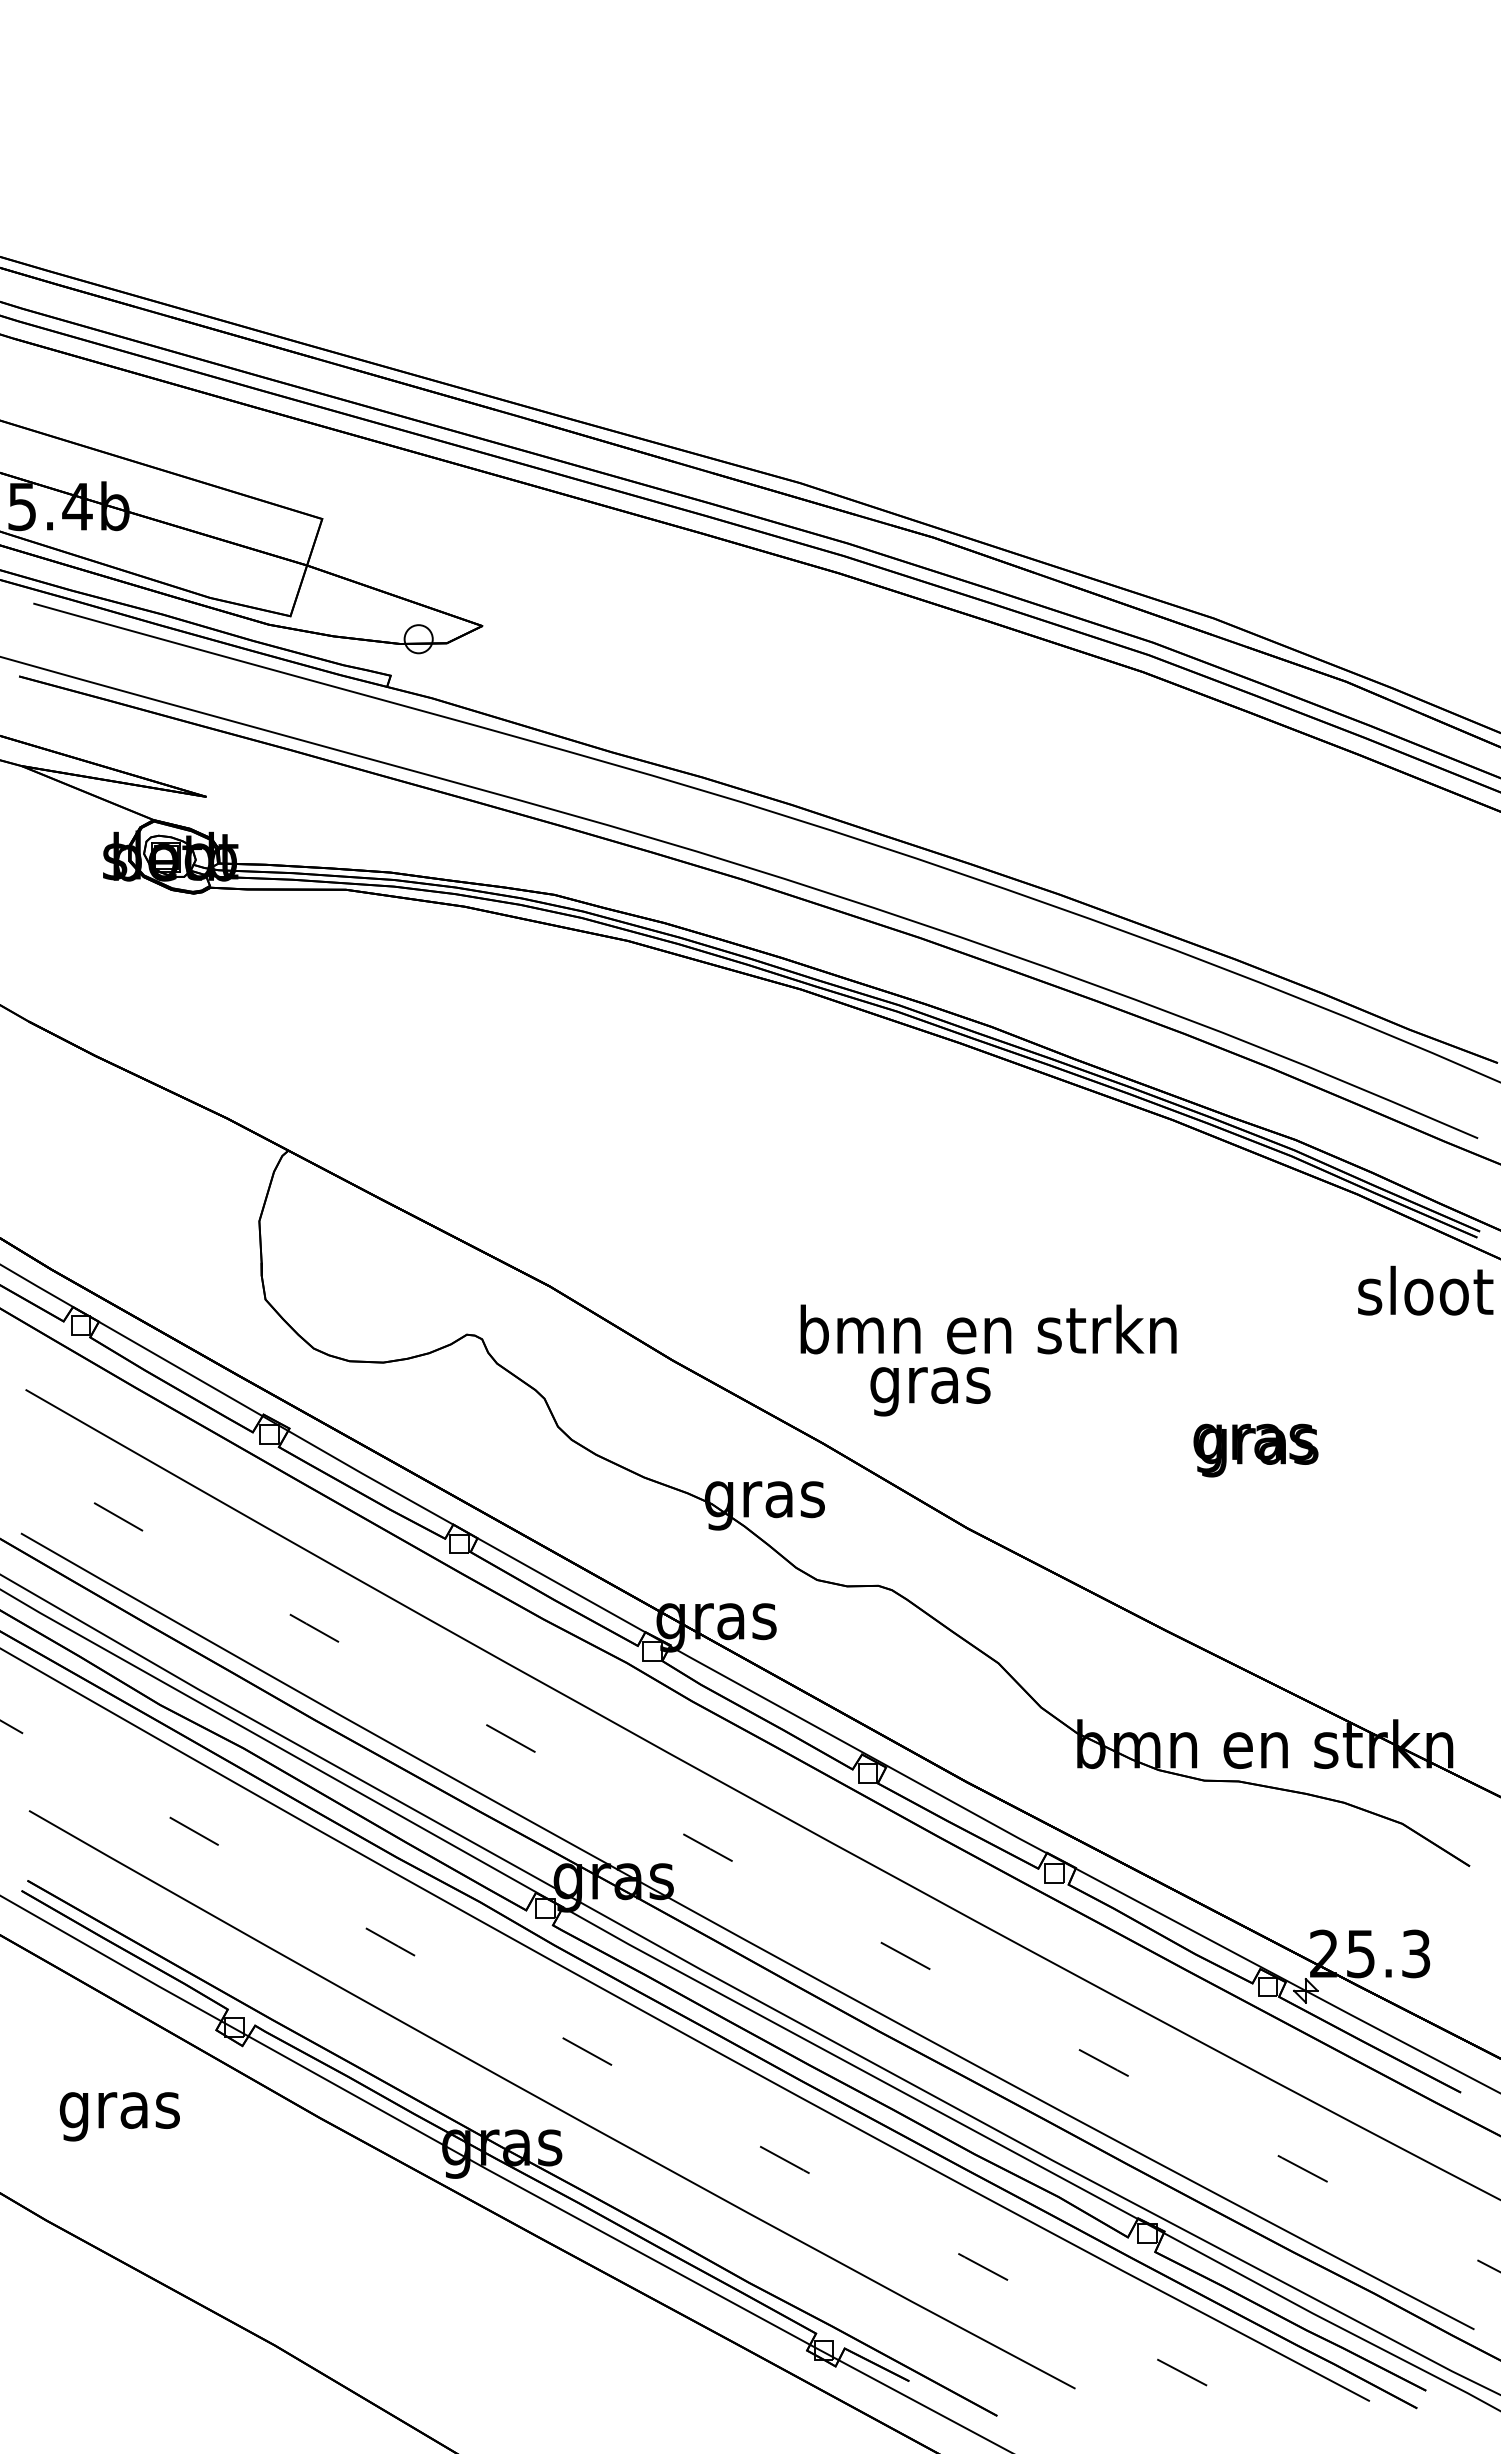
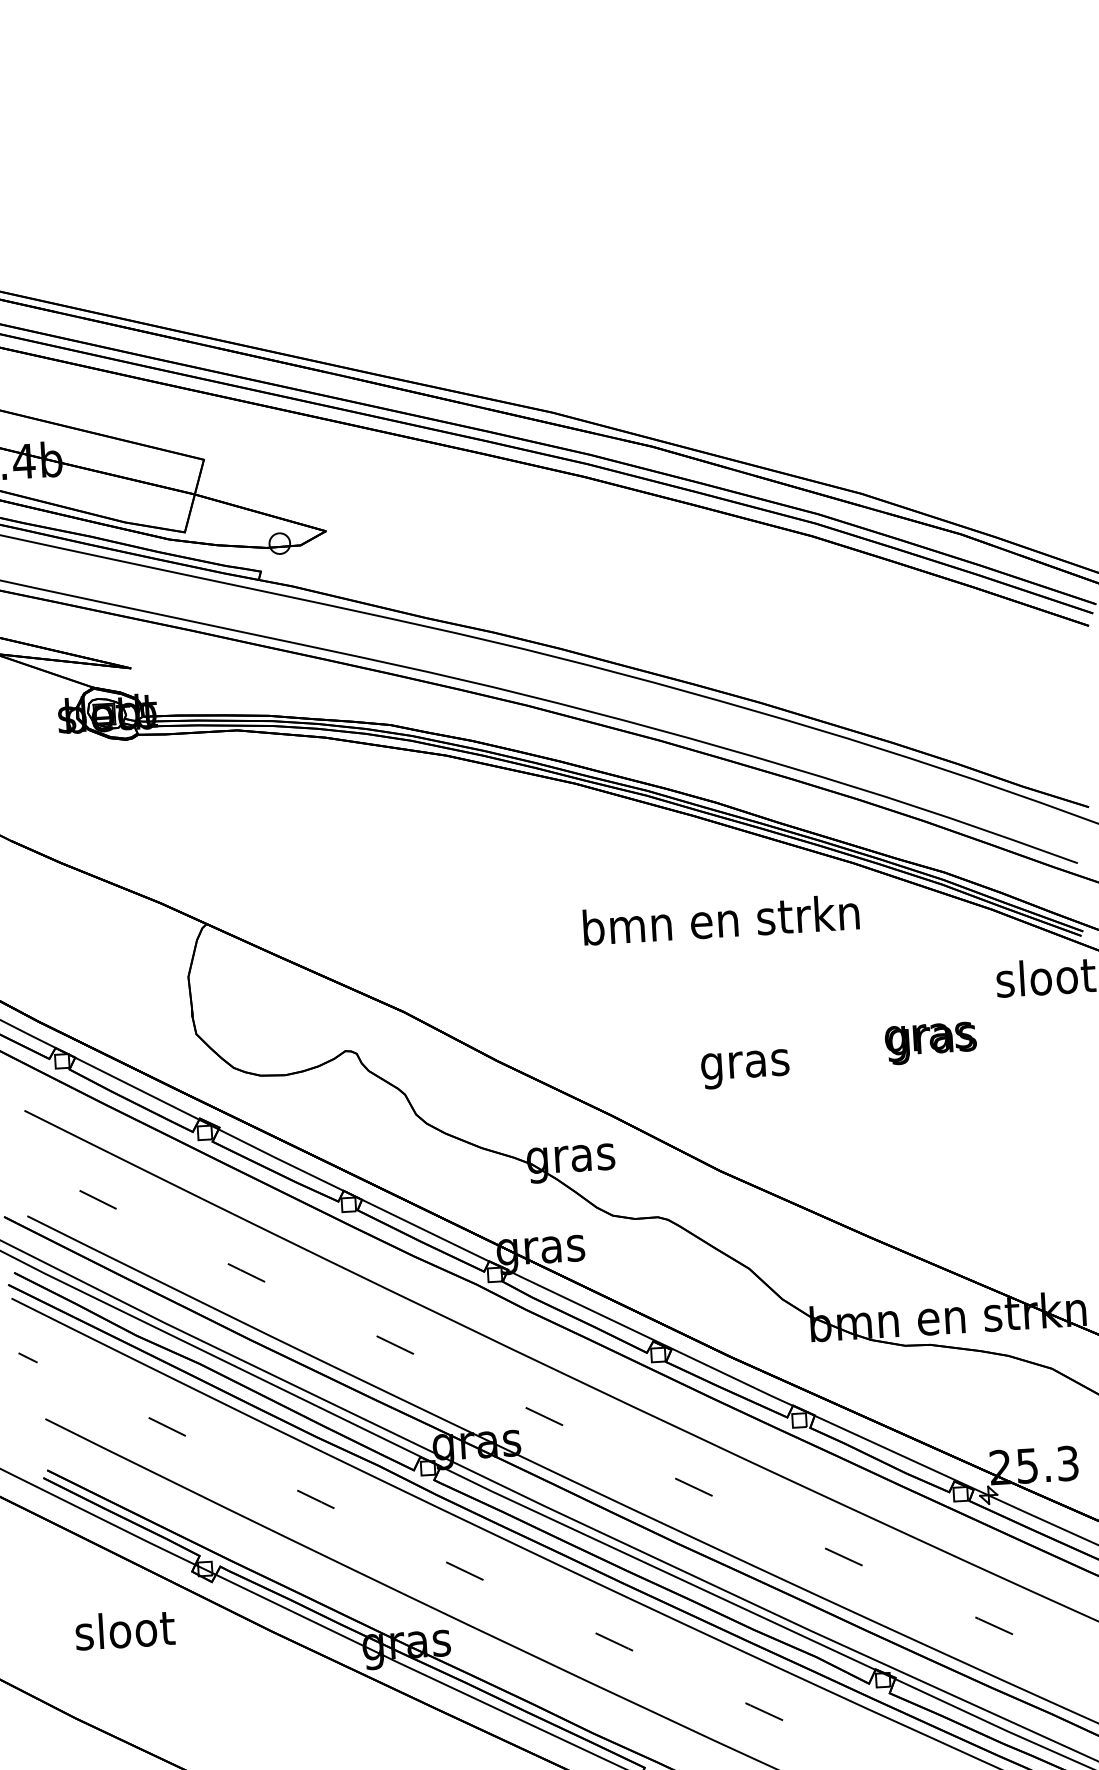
text: (988, 1329) -> (721, 919), moved
text: (930, 1391) -> (745, 1069), moved
text: (1255, 1450) -> (930, 1043), moved
text: (120, 2110) -> (125, 1634), gras -> sloot

